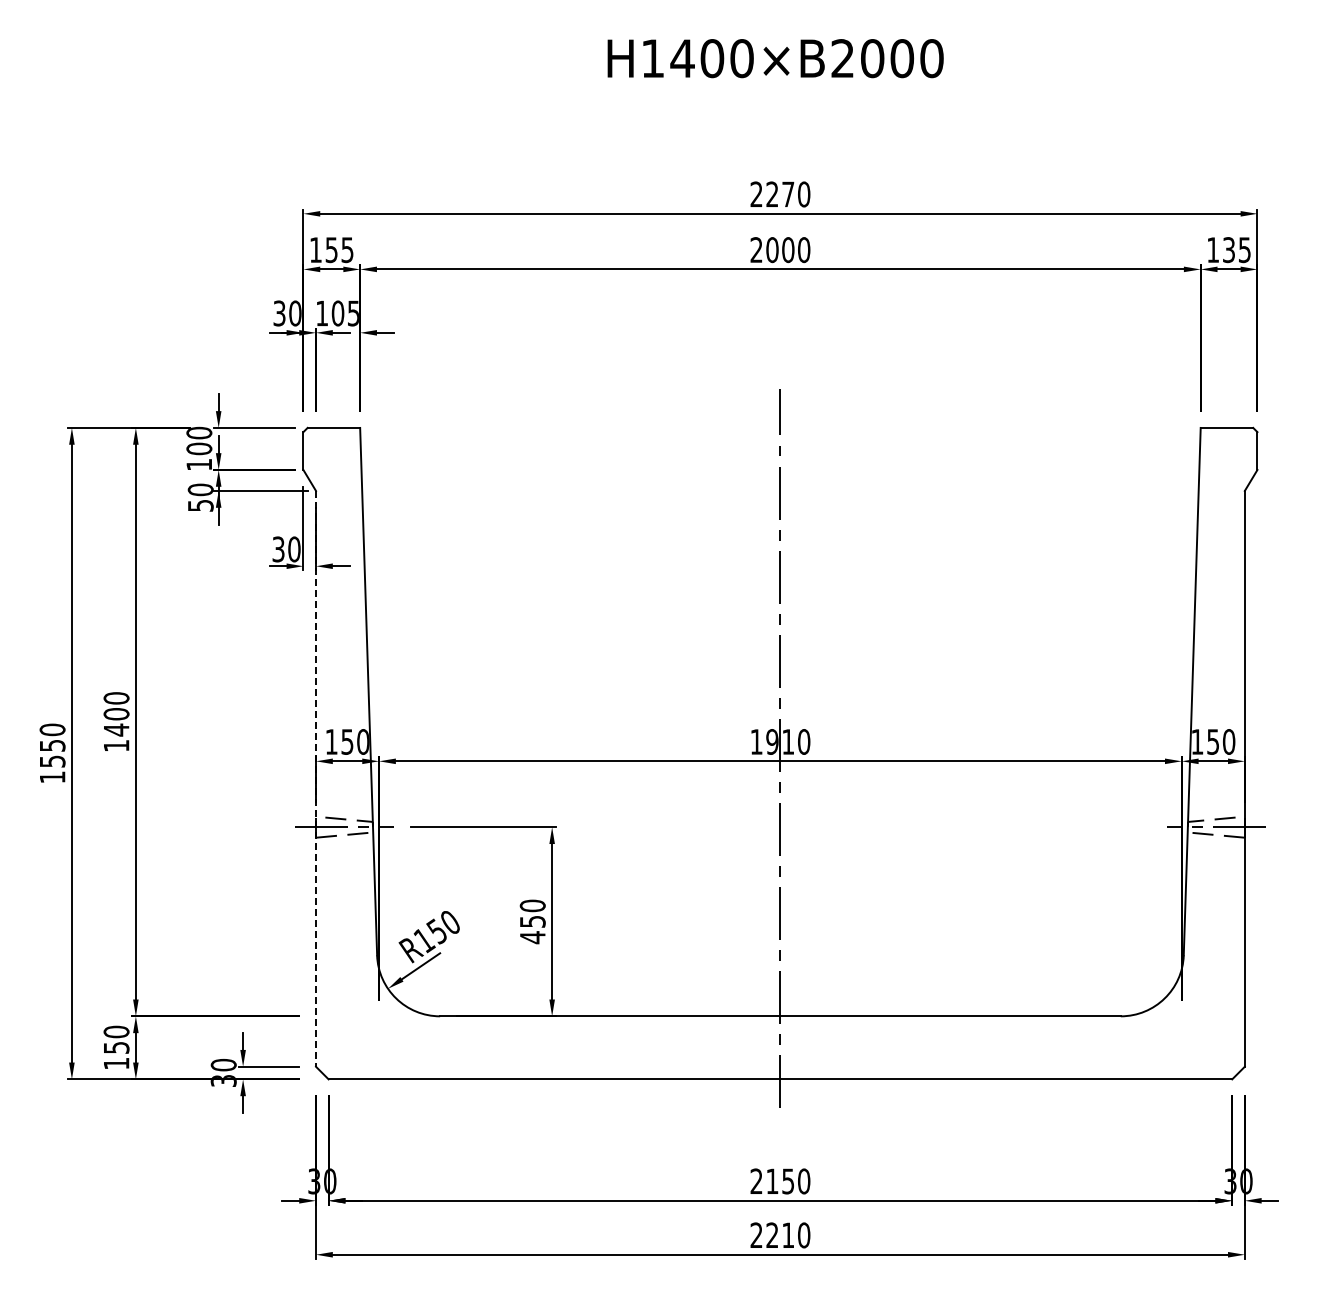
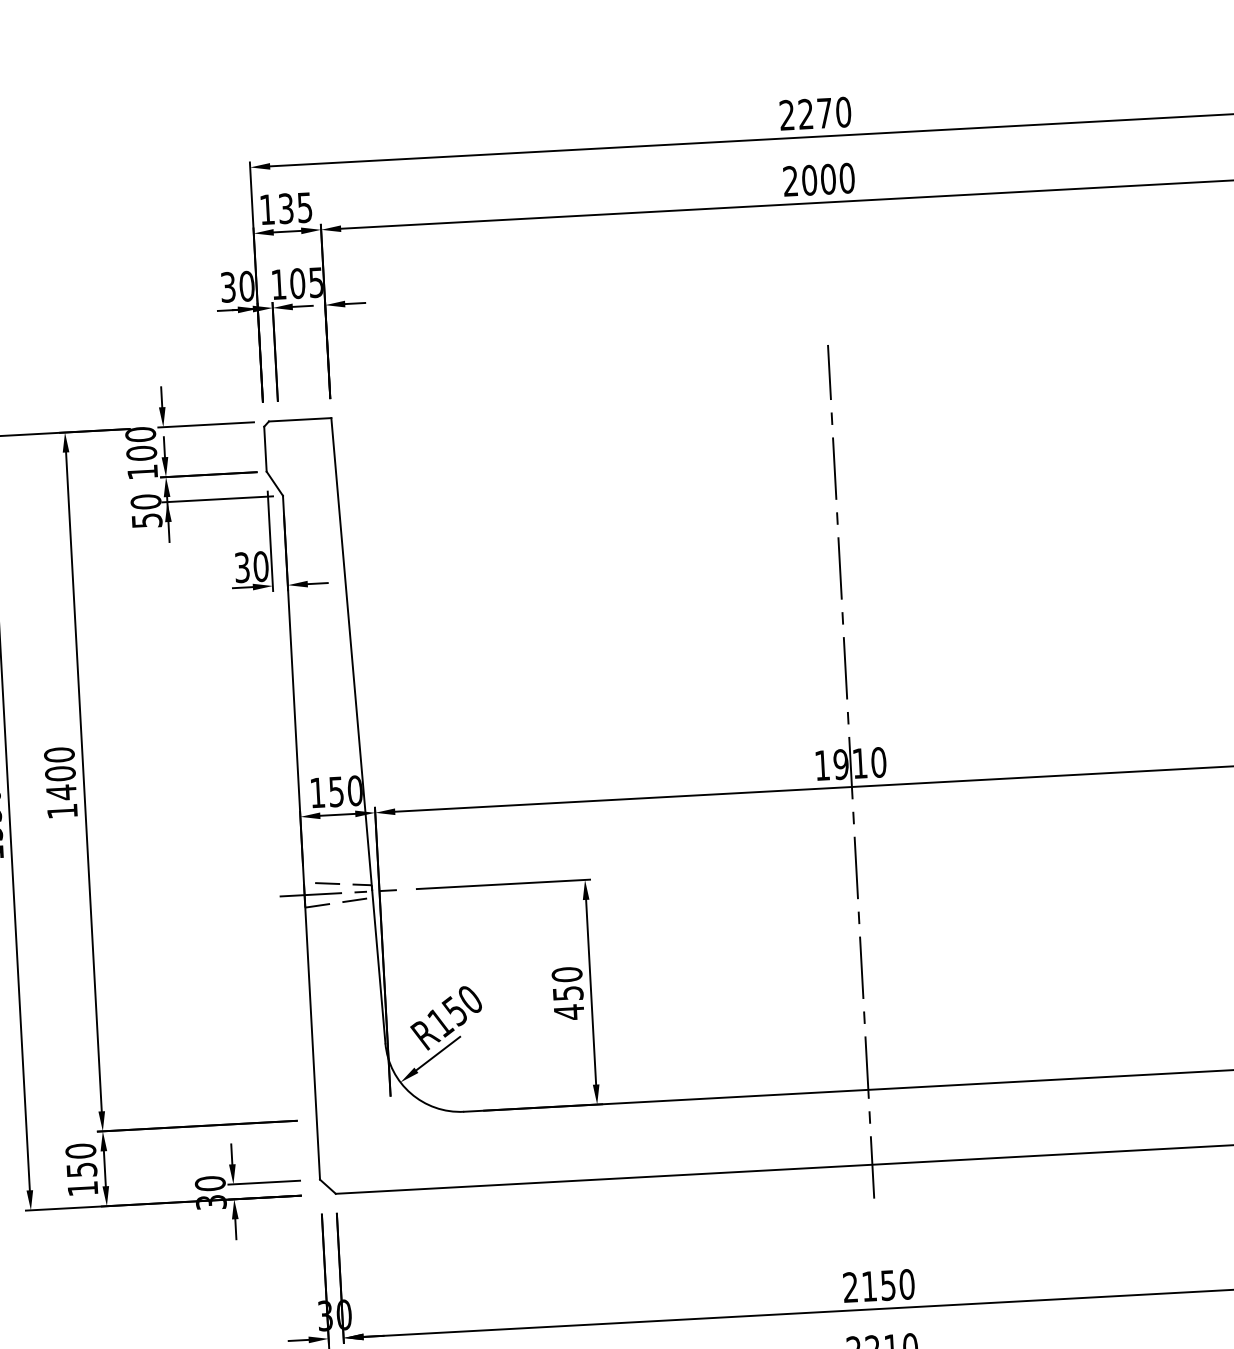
text: (331, 249) -> (285, 208), 155 -> 135
line: (316, 778) -> (302, 837), dashed -> solid

